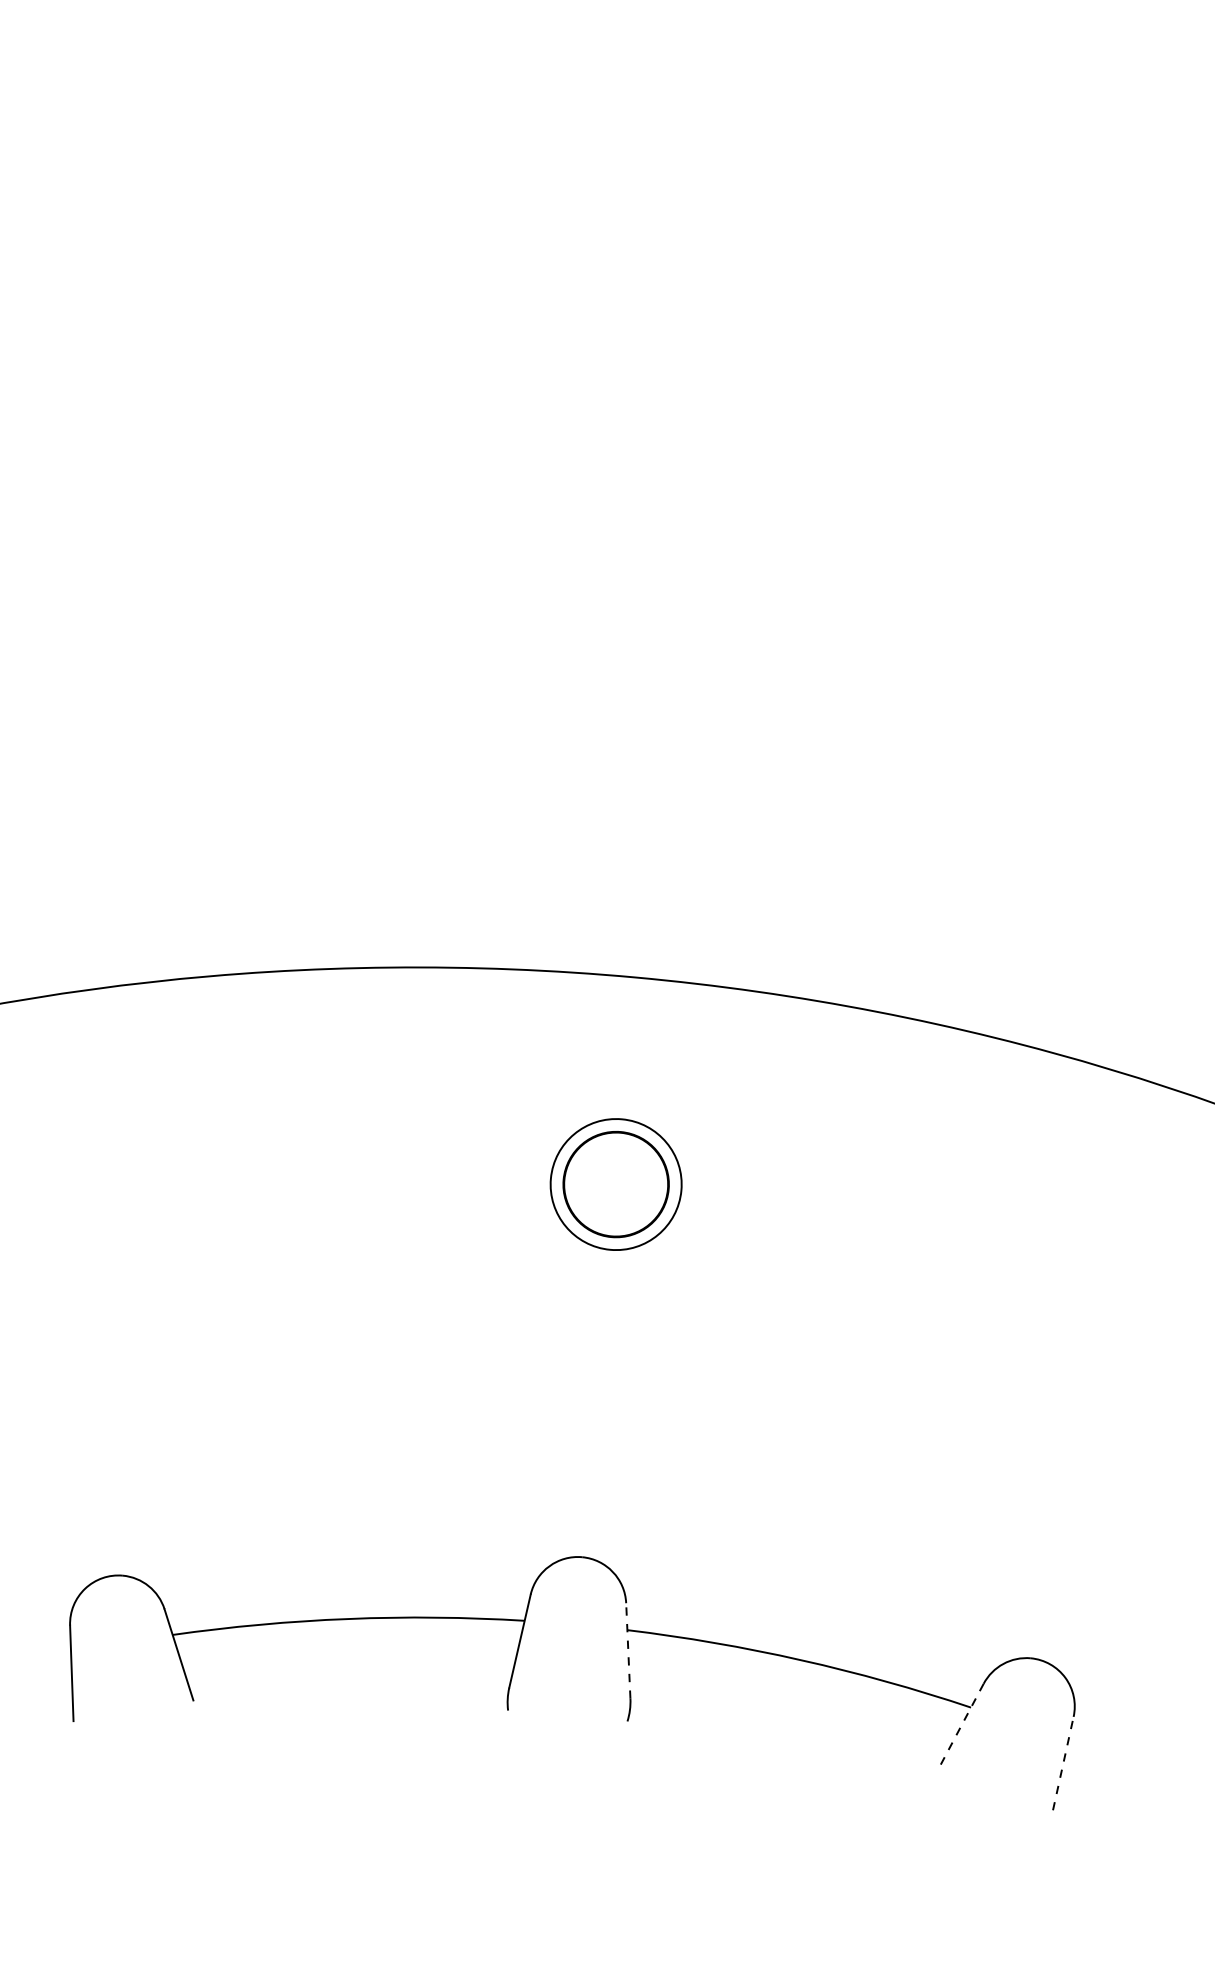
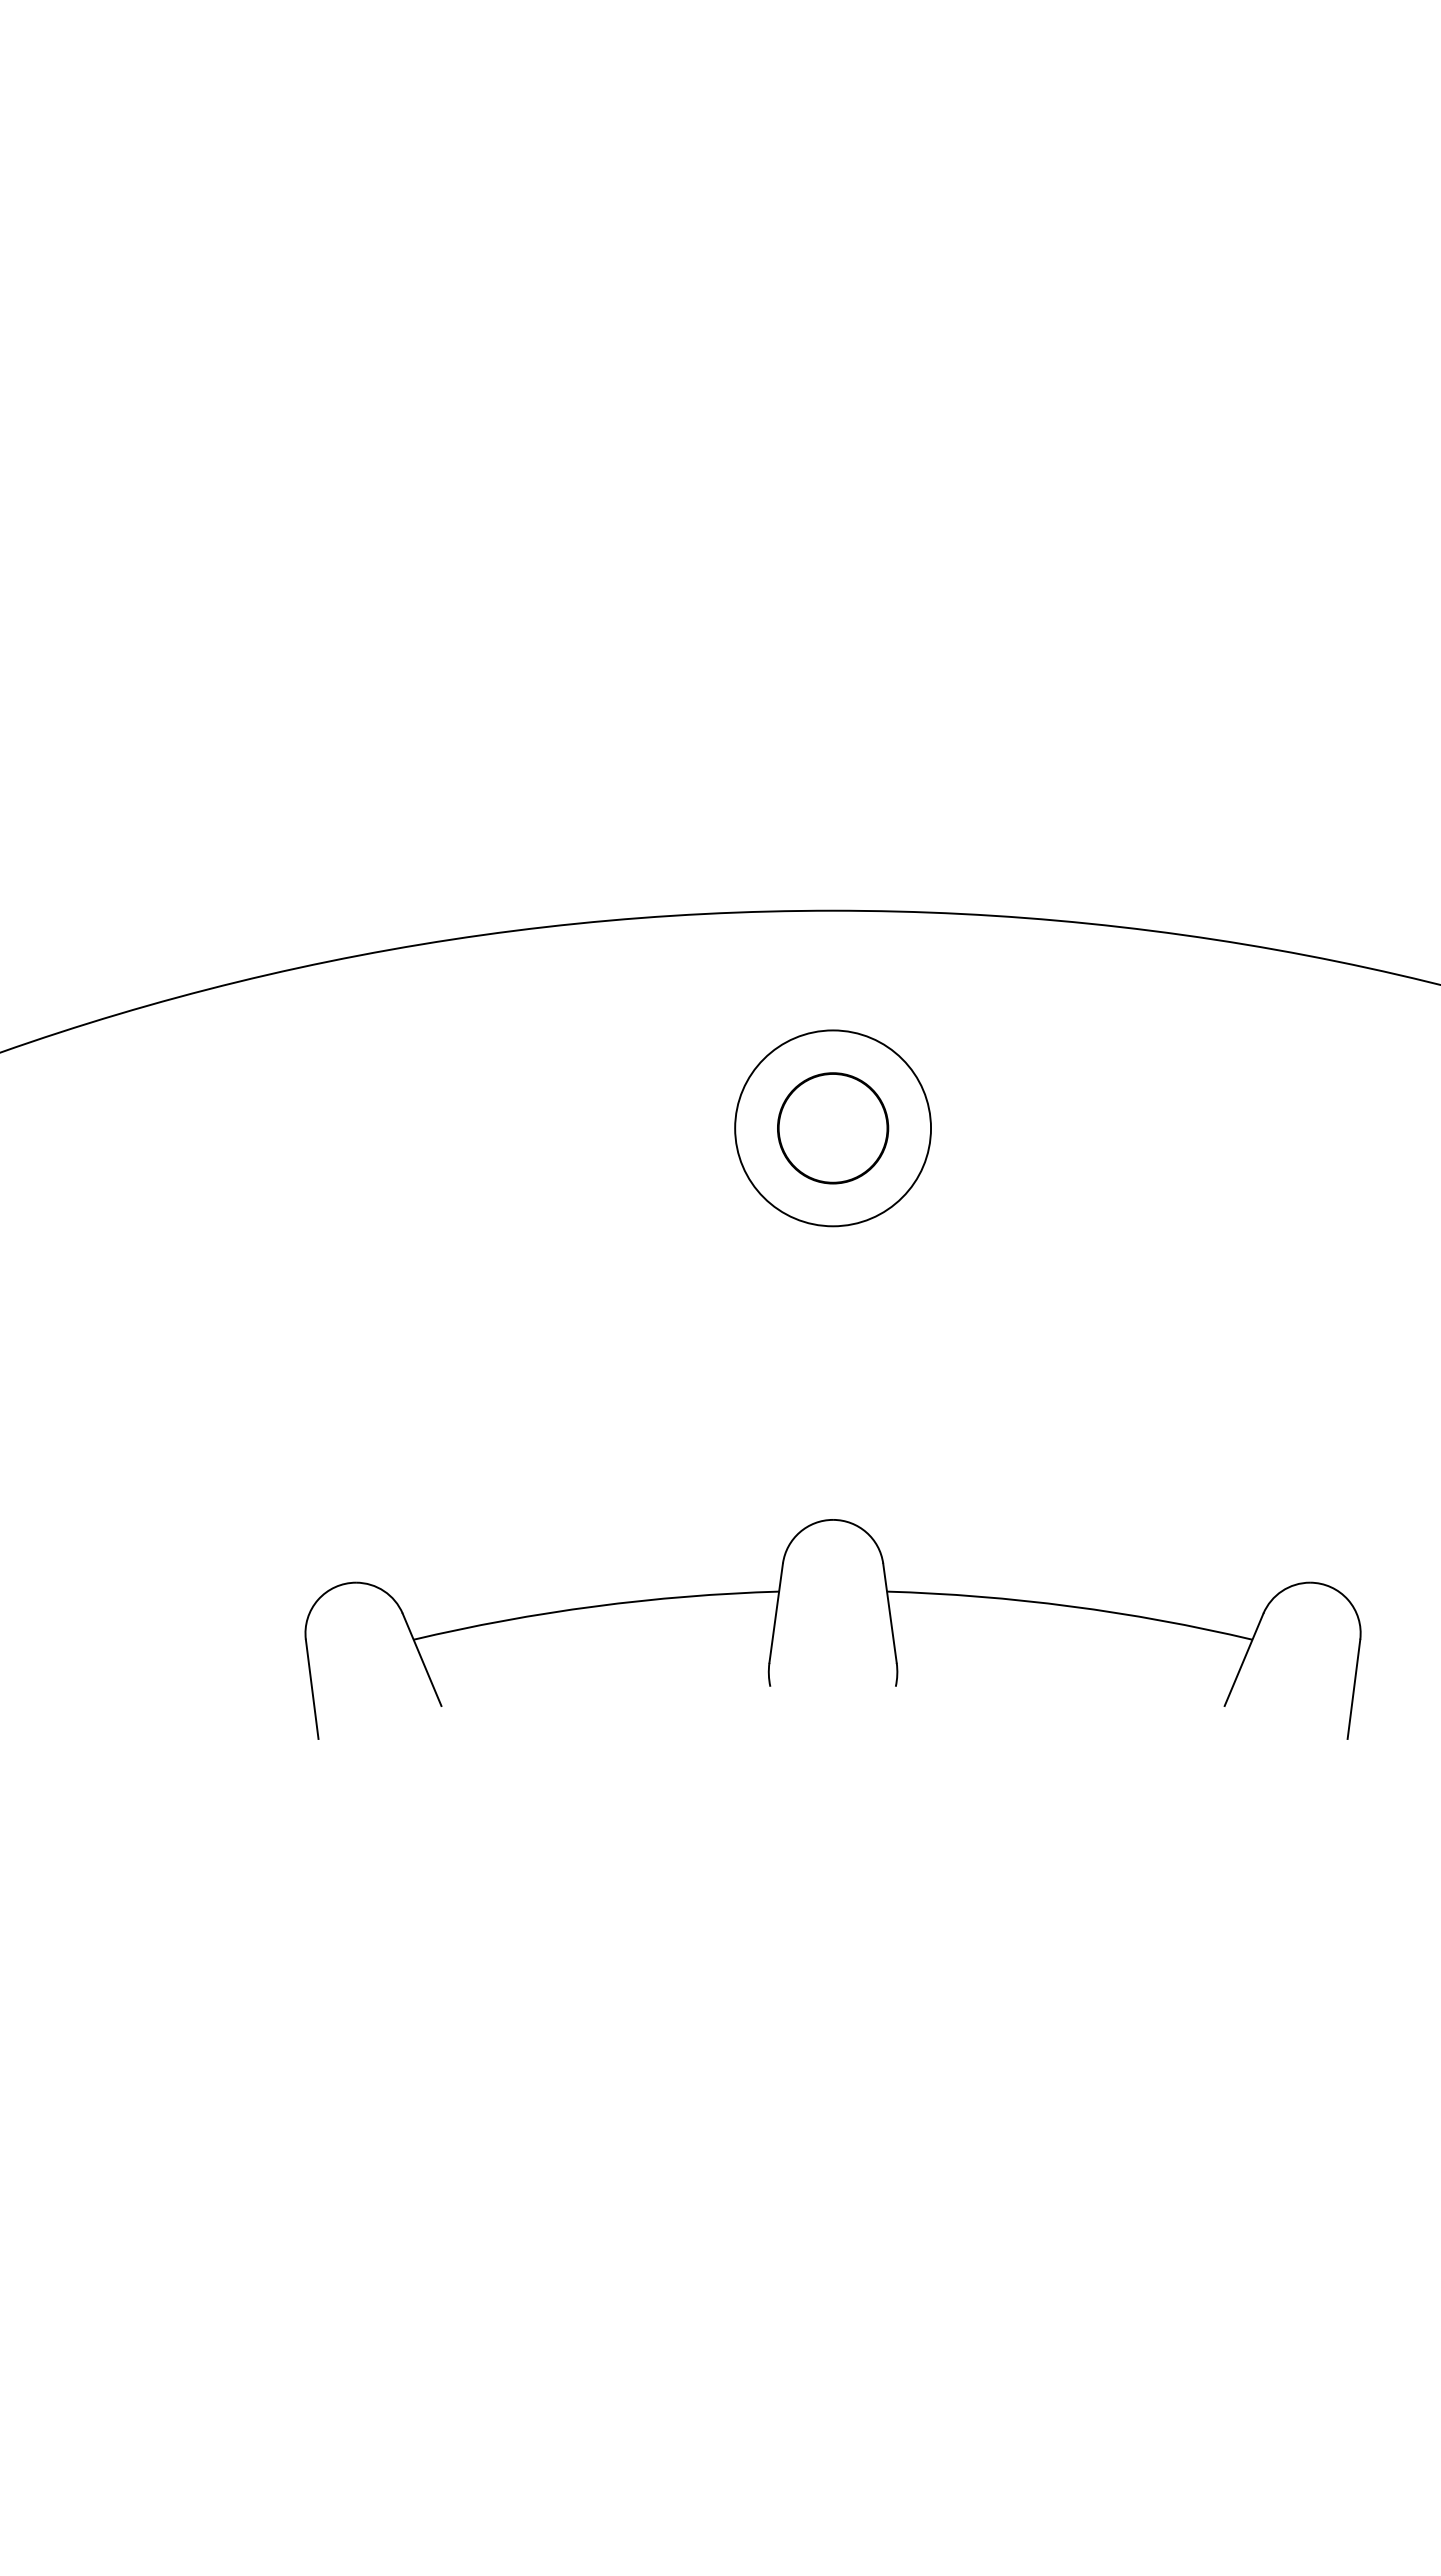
circle: (616, 1184) -> (833, 1128), size x1.43
line: (627, 1650) -> (889, 1612), dashed -> solid
line: (960, 1726) -> (1243, 1660), dashed -> solid
line: (1063, 1762) -> (1354, 1688), dashed -> solid

